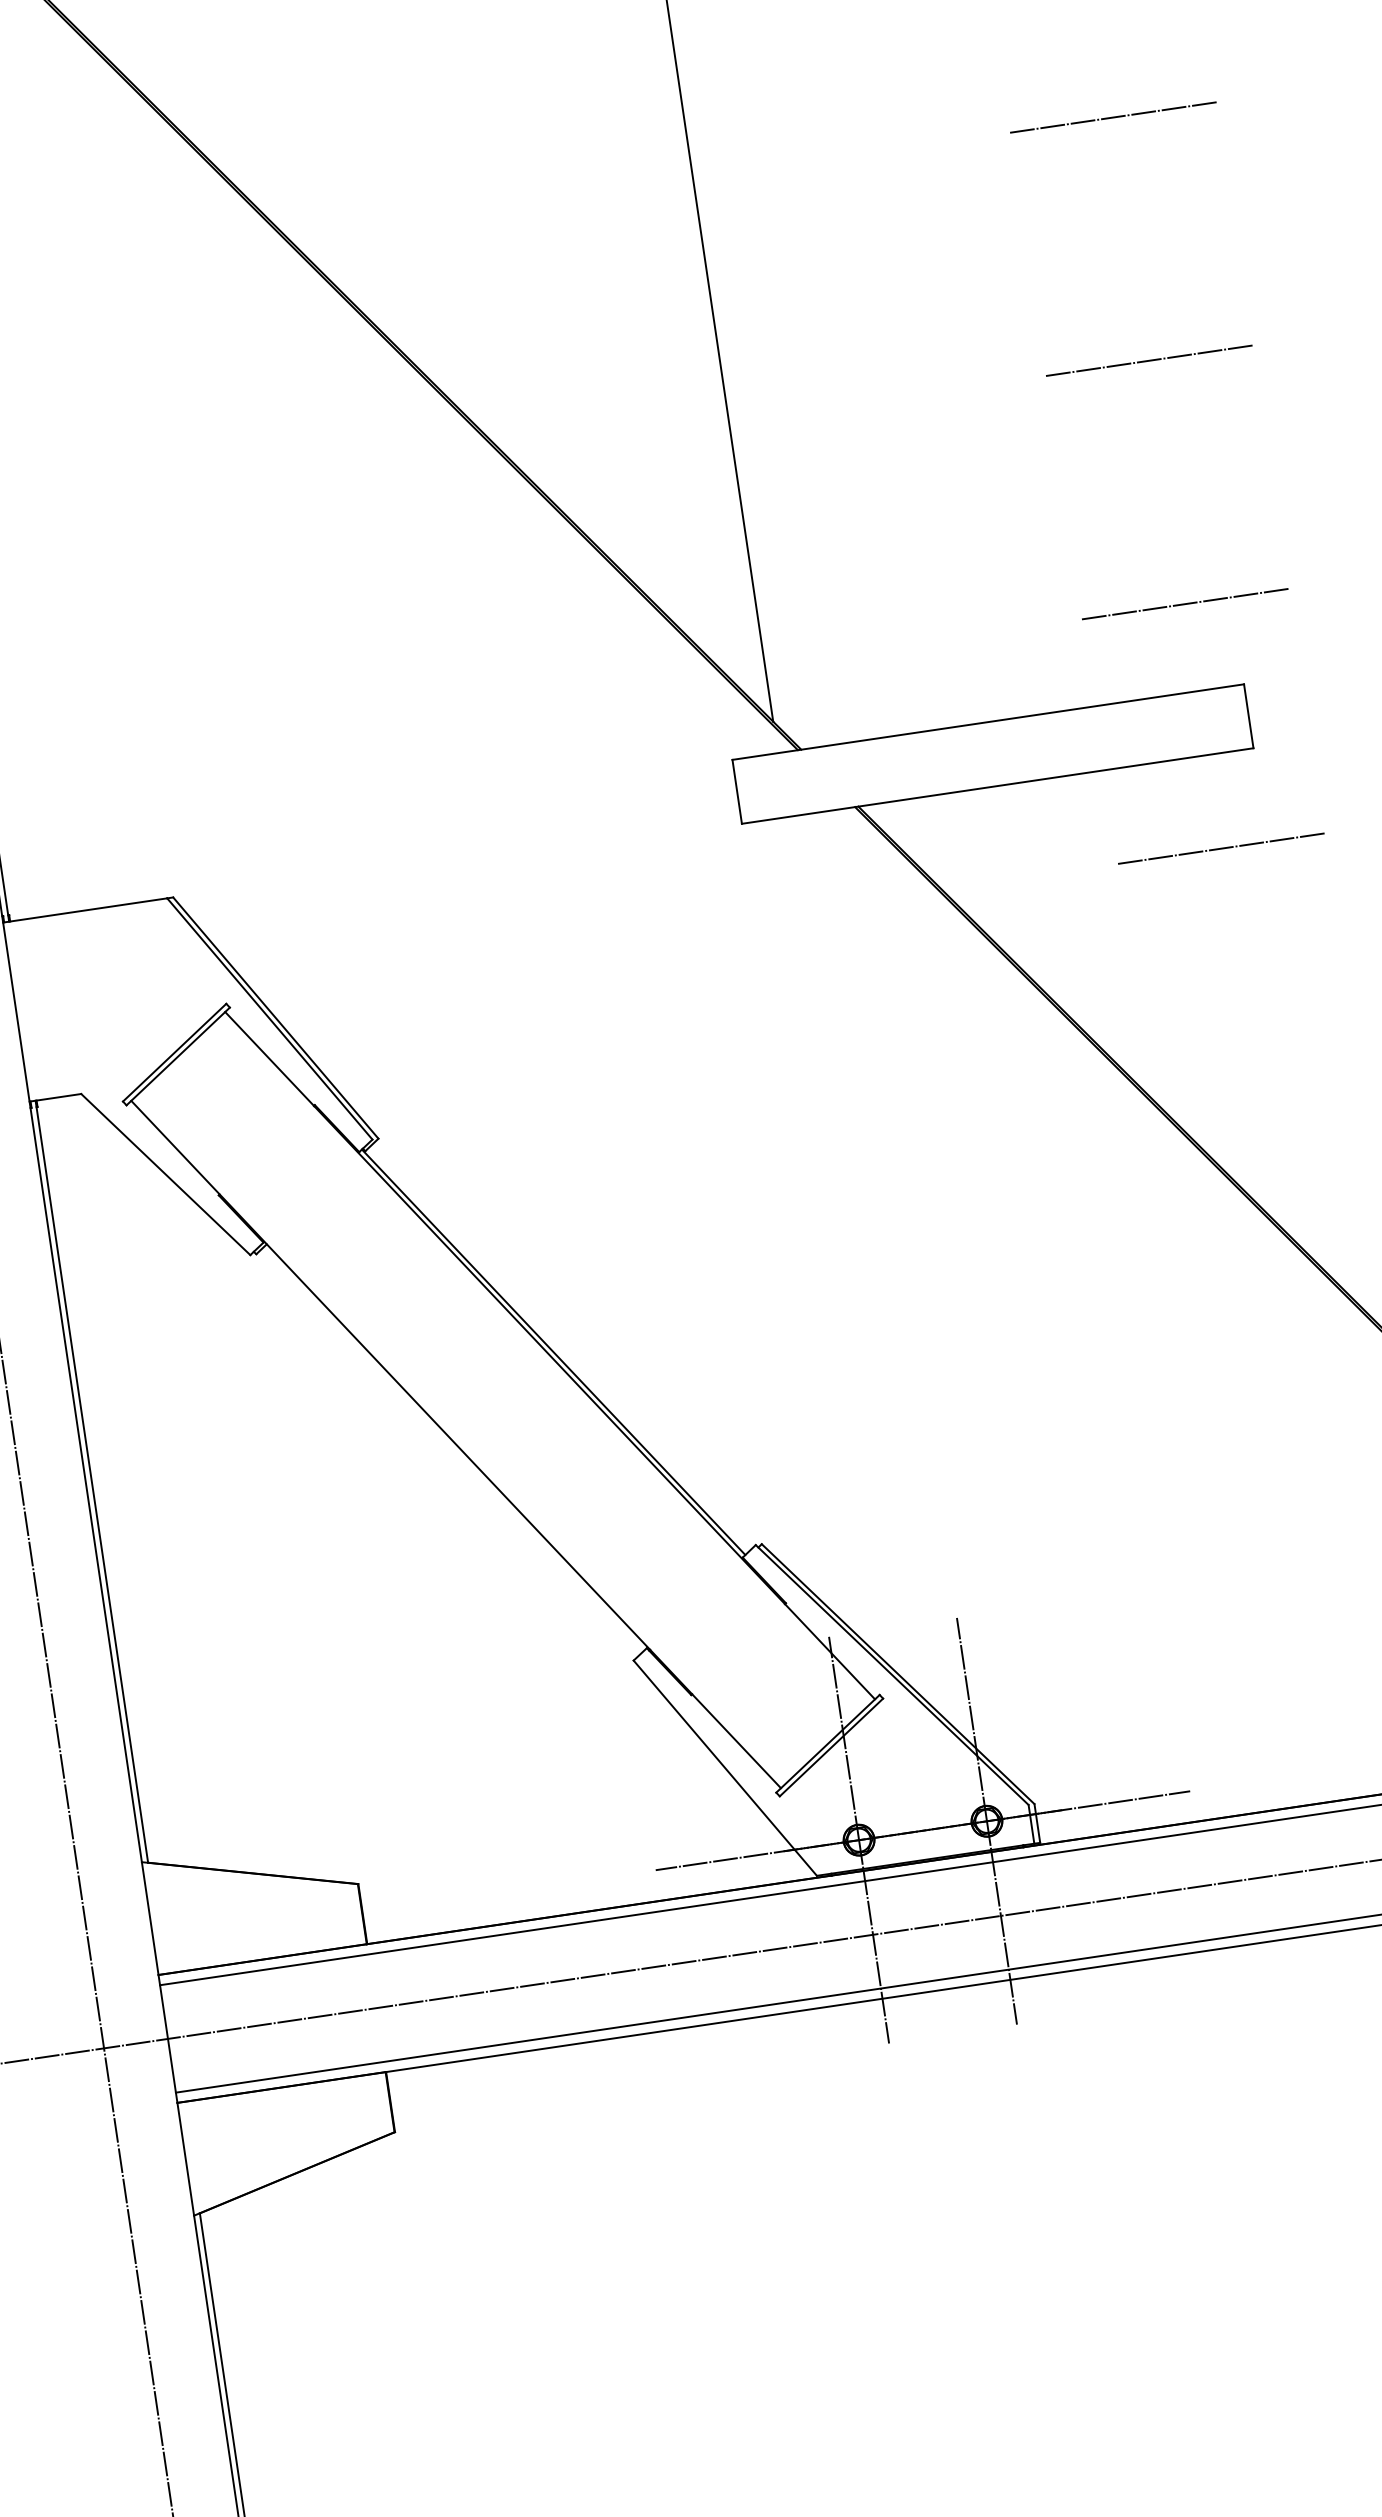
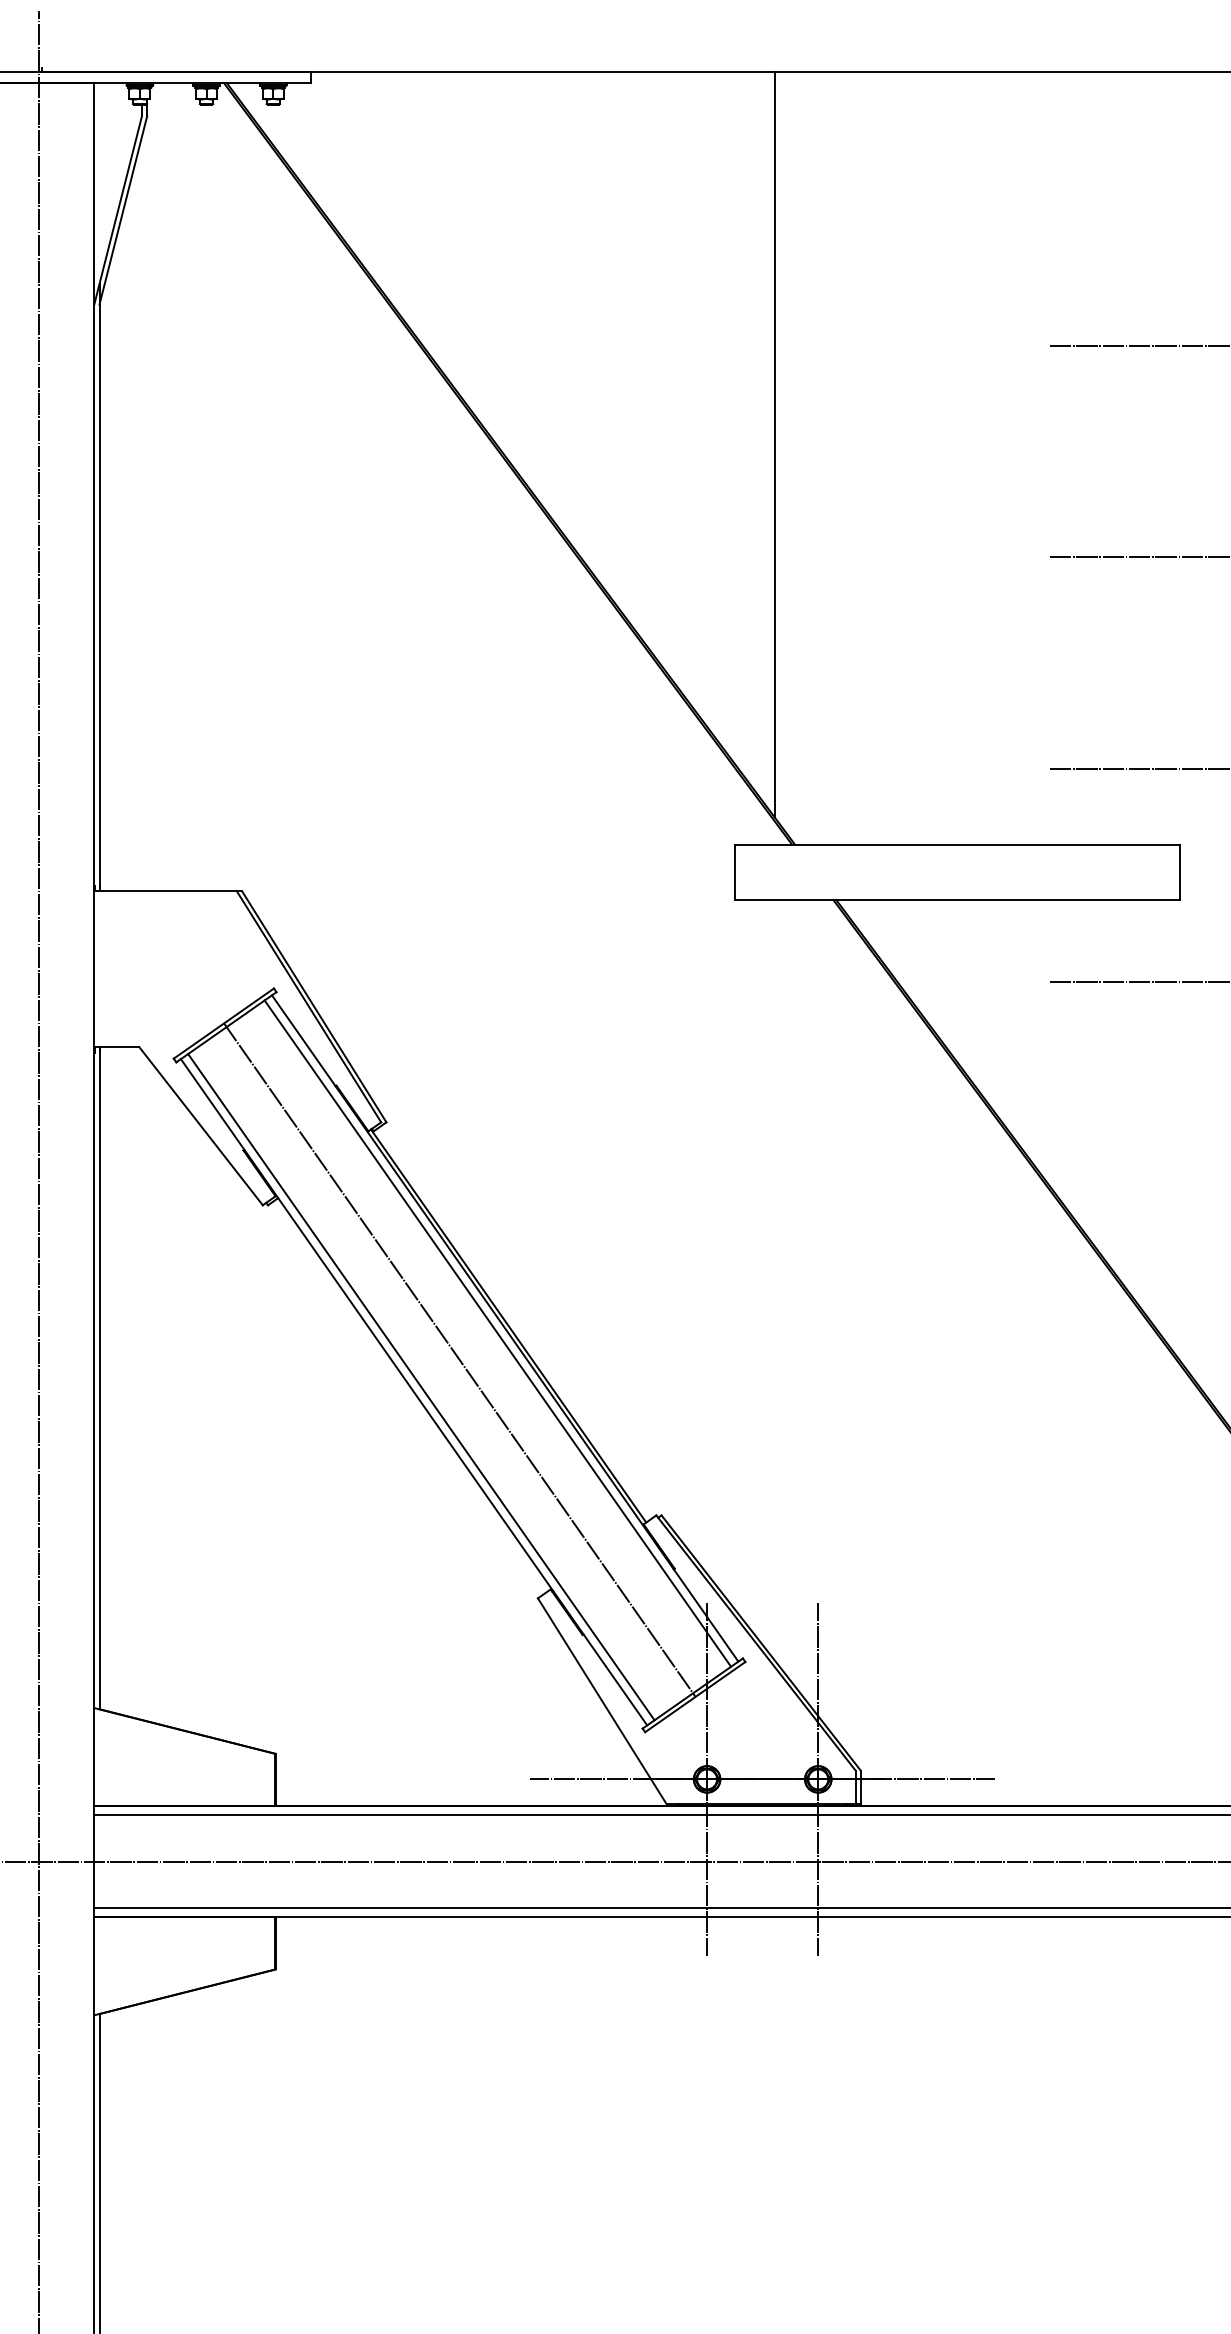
line: (542, 1362) -> (497, 1333), added
line: (503, 1400) -> (459, 1360), added
line: (463, 1436) -> (421, 1386), added

